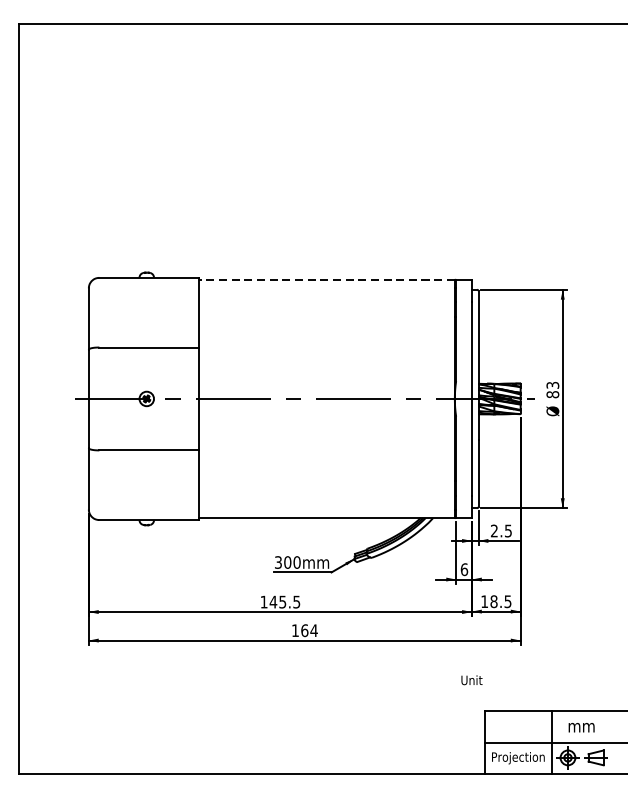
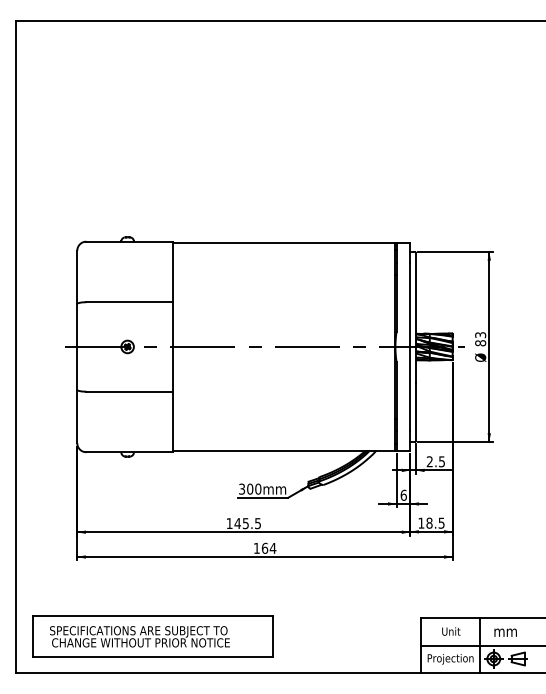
line: (326, 279) -> (283, 243), dashed -> solid
text: (472, 680) -> (451, 631), moved
part: (175, 732) -> (152, 636), added

